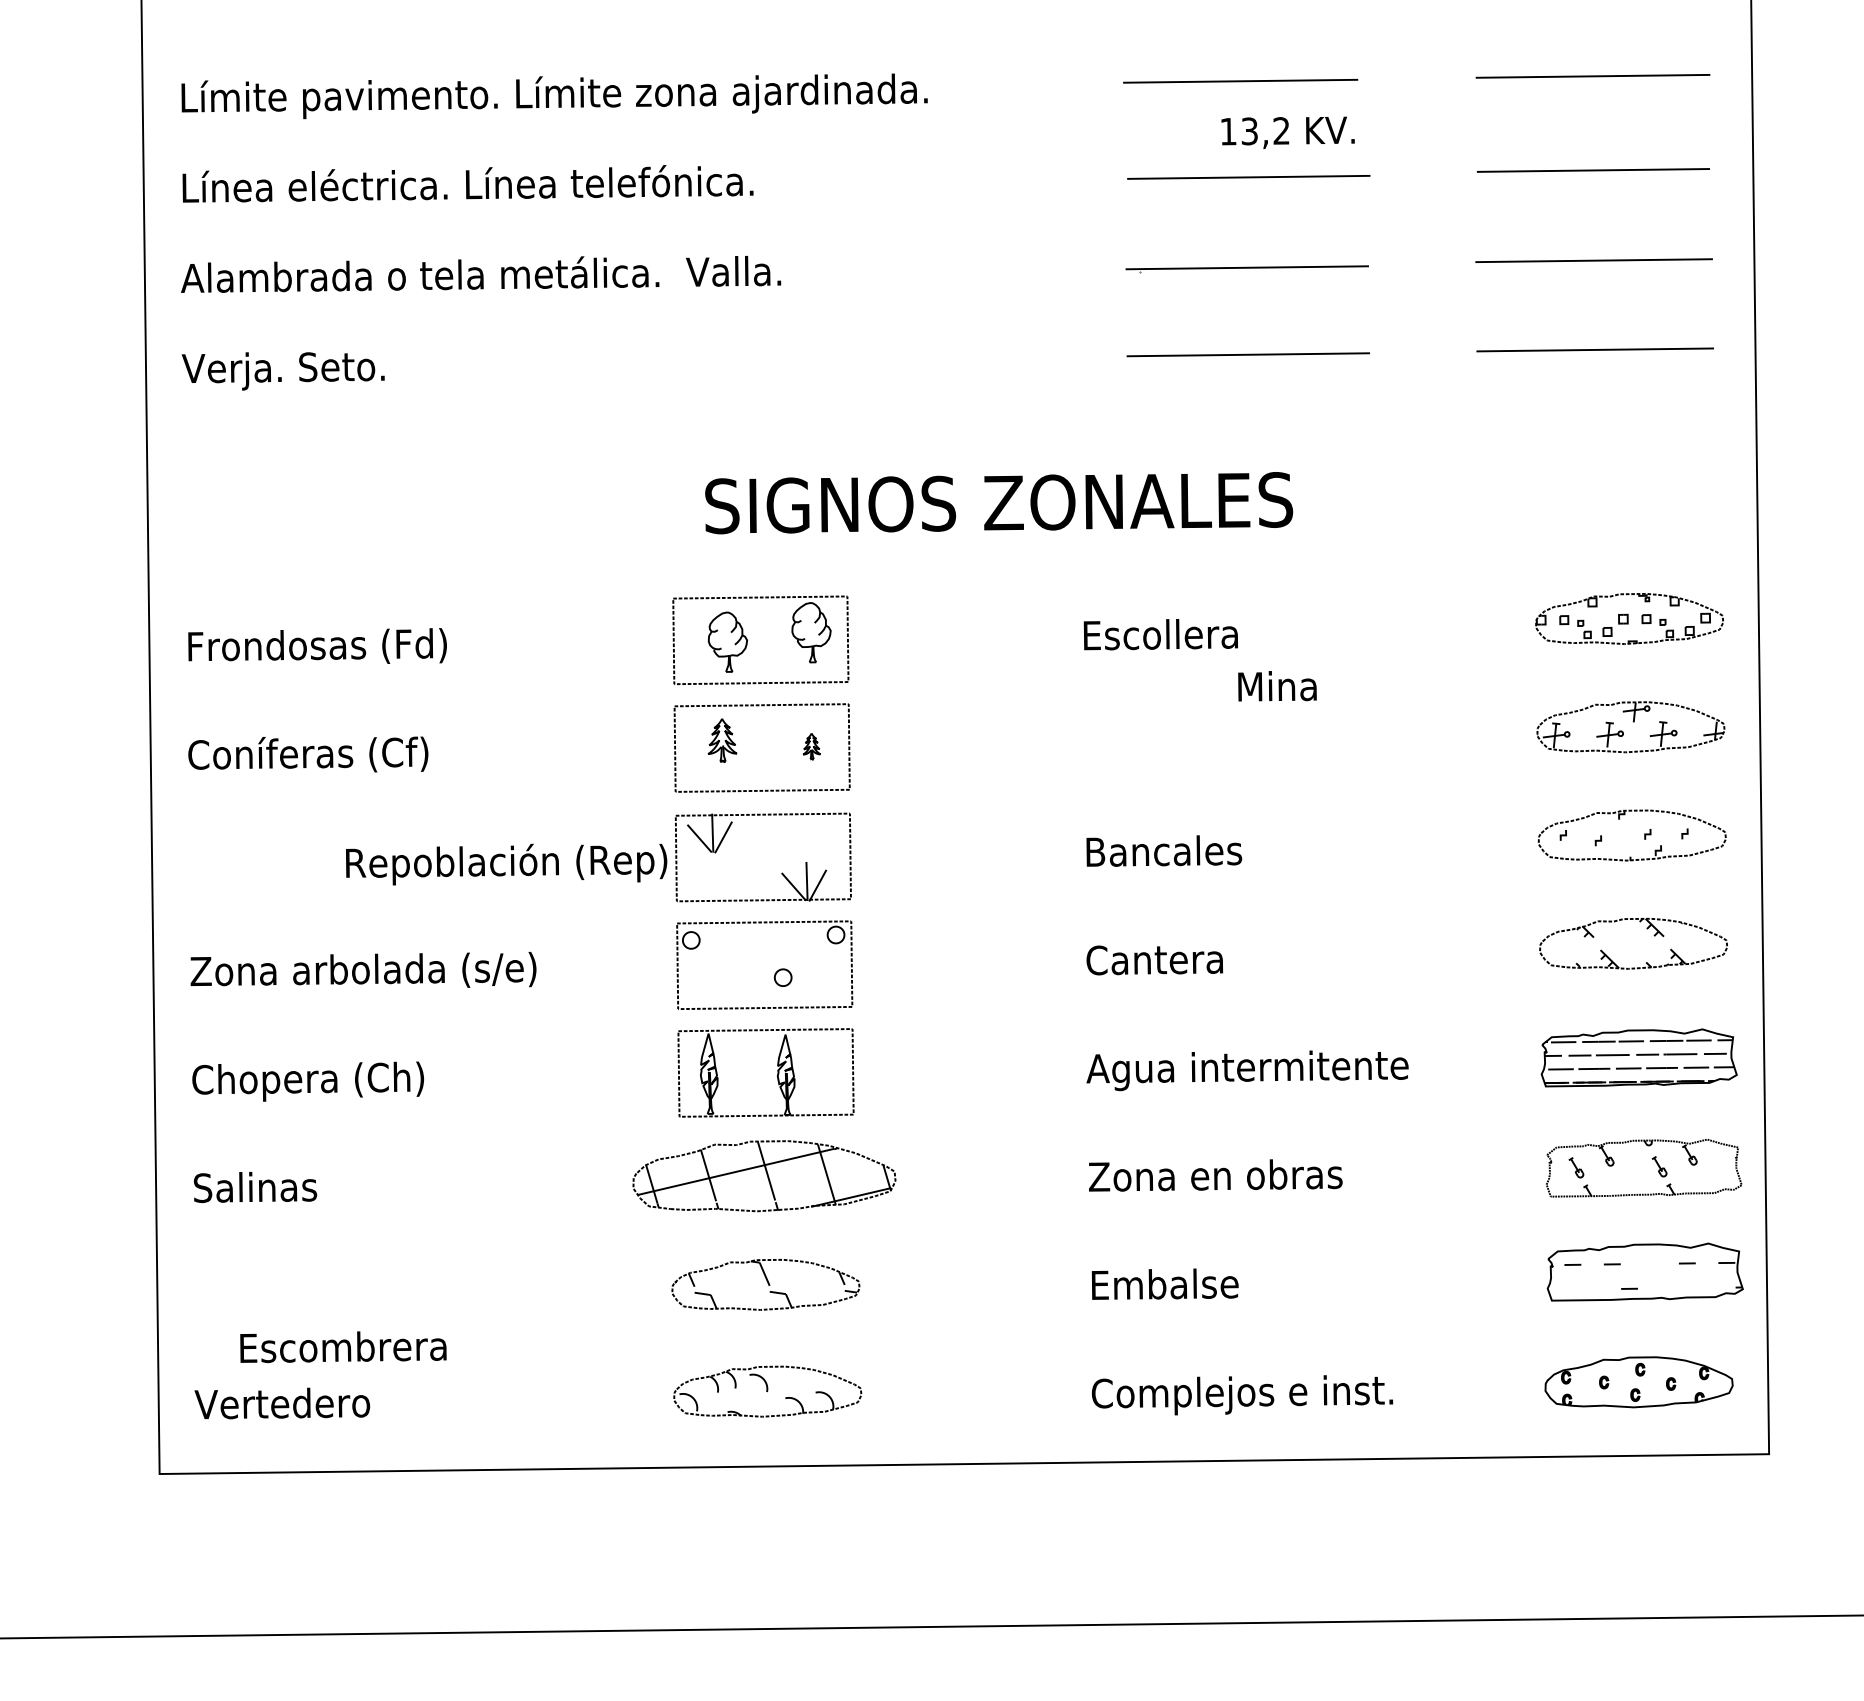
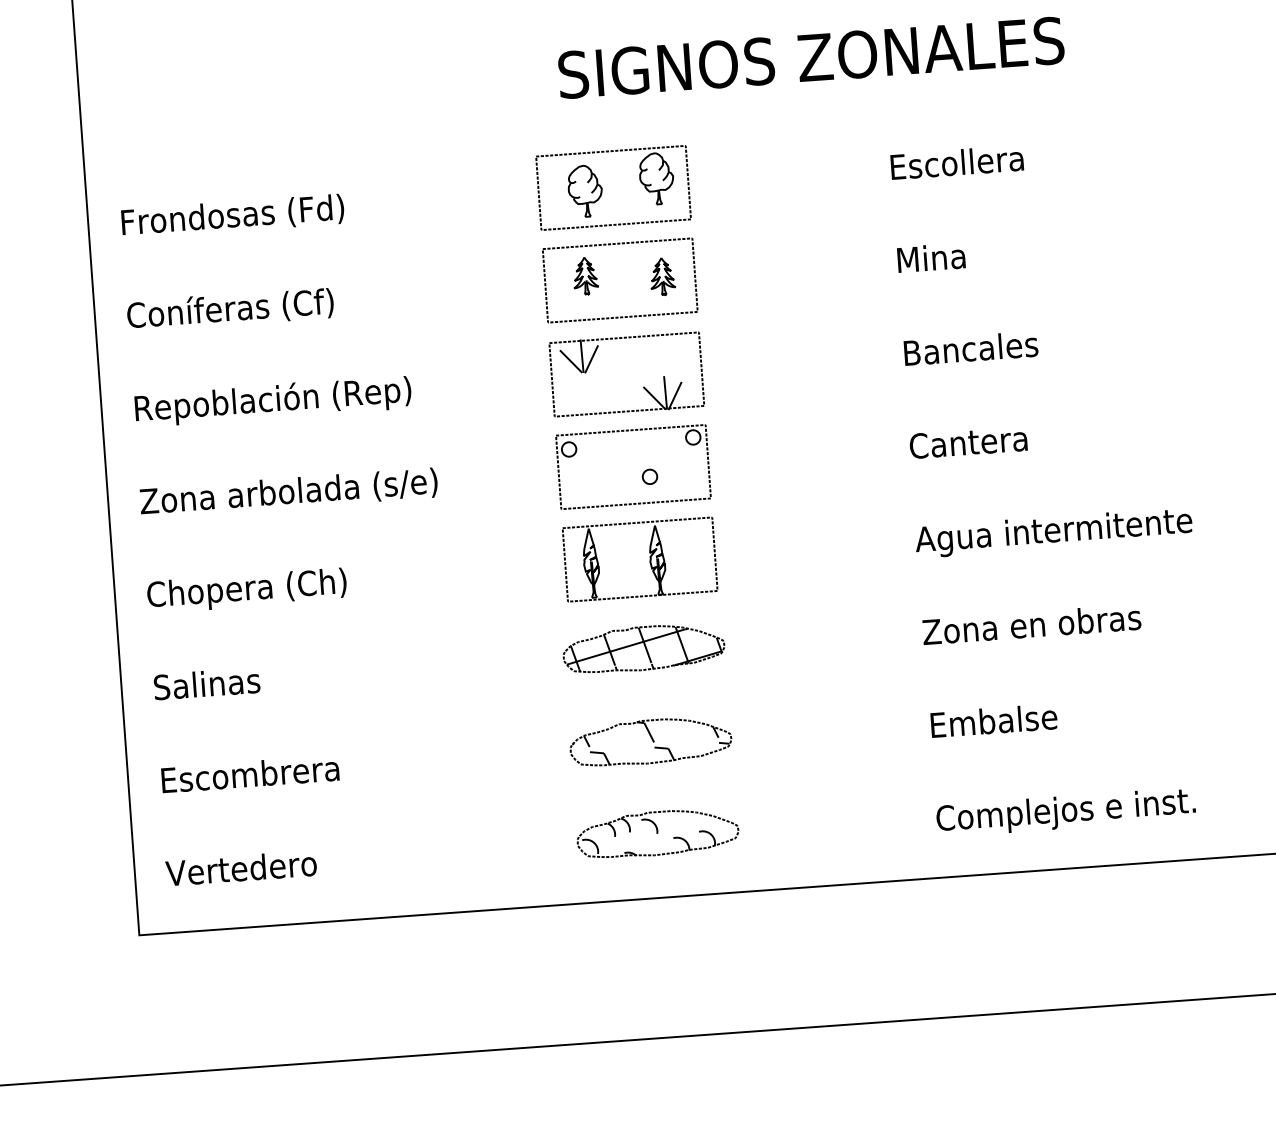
text: (1277, 686) -> (931, 258), moved
part: (811, 746) -> (662, 276), size x1.67
text: (506, 864) -> (273, 401), moved
part: (763, 1176) -> (643, 648), size x0.71
text: (343, 1347) -> (250, 774), moved

